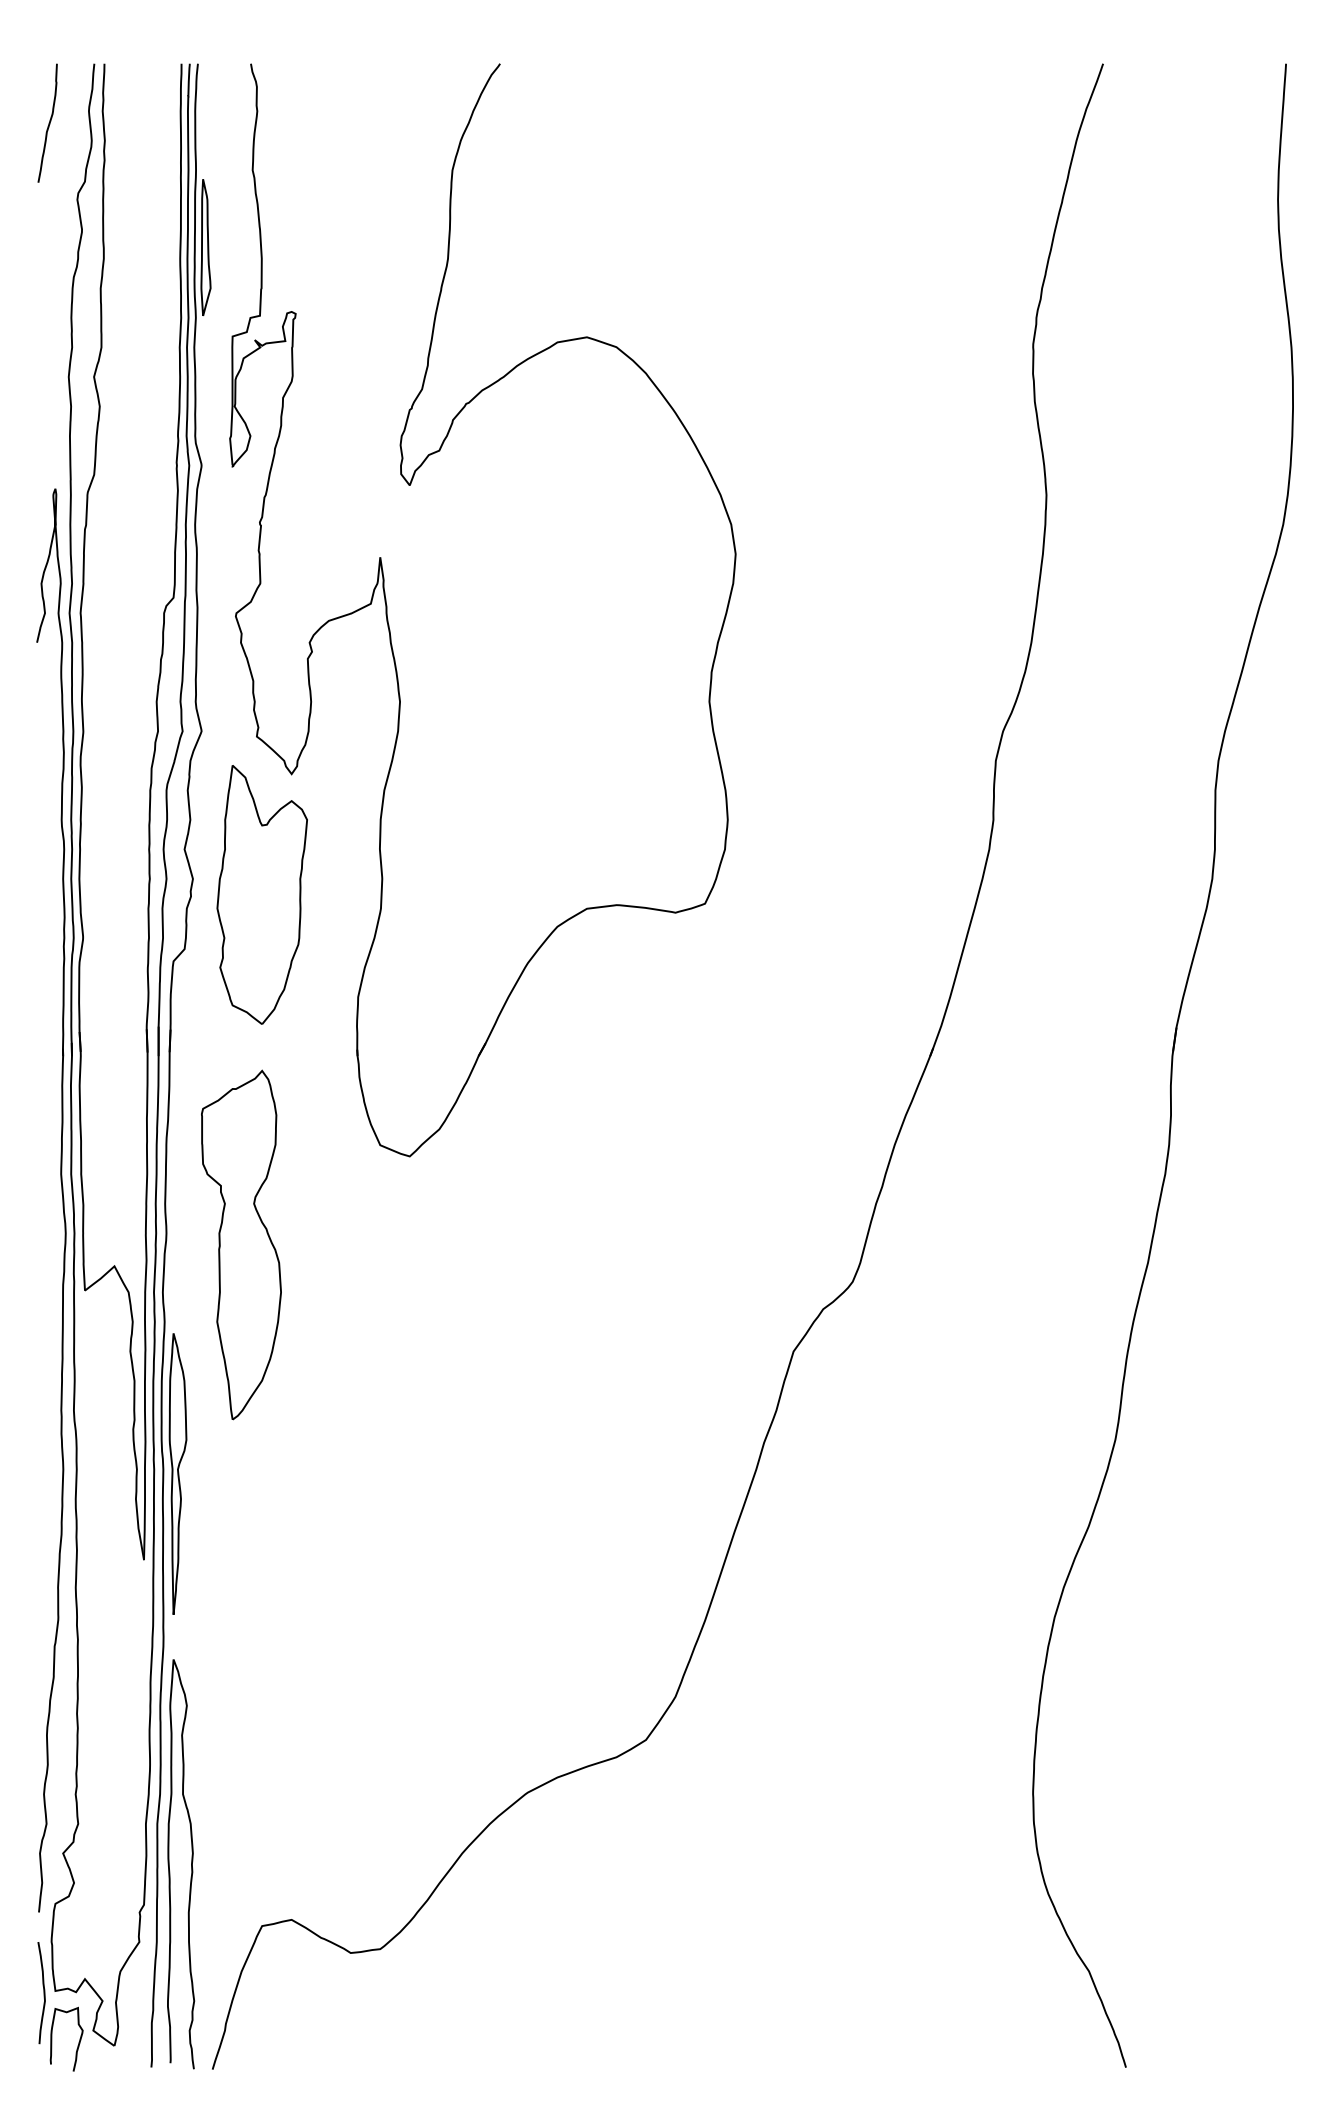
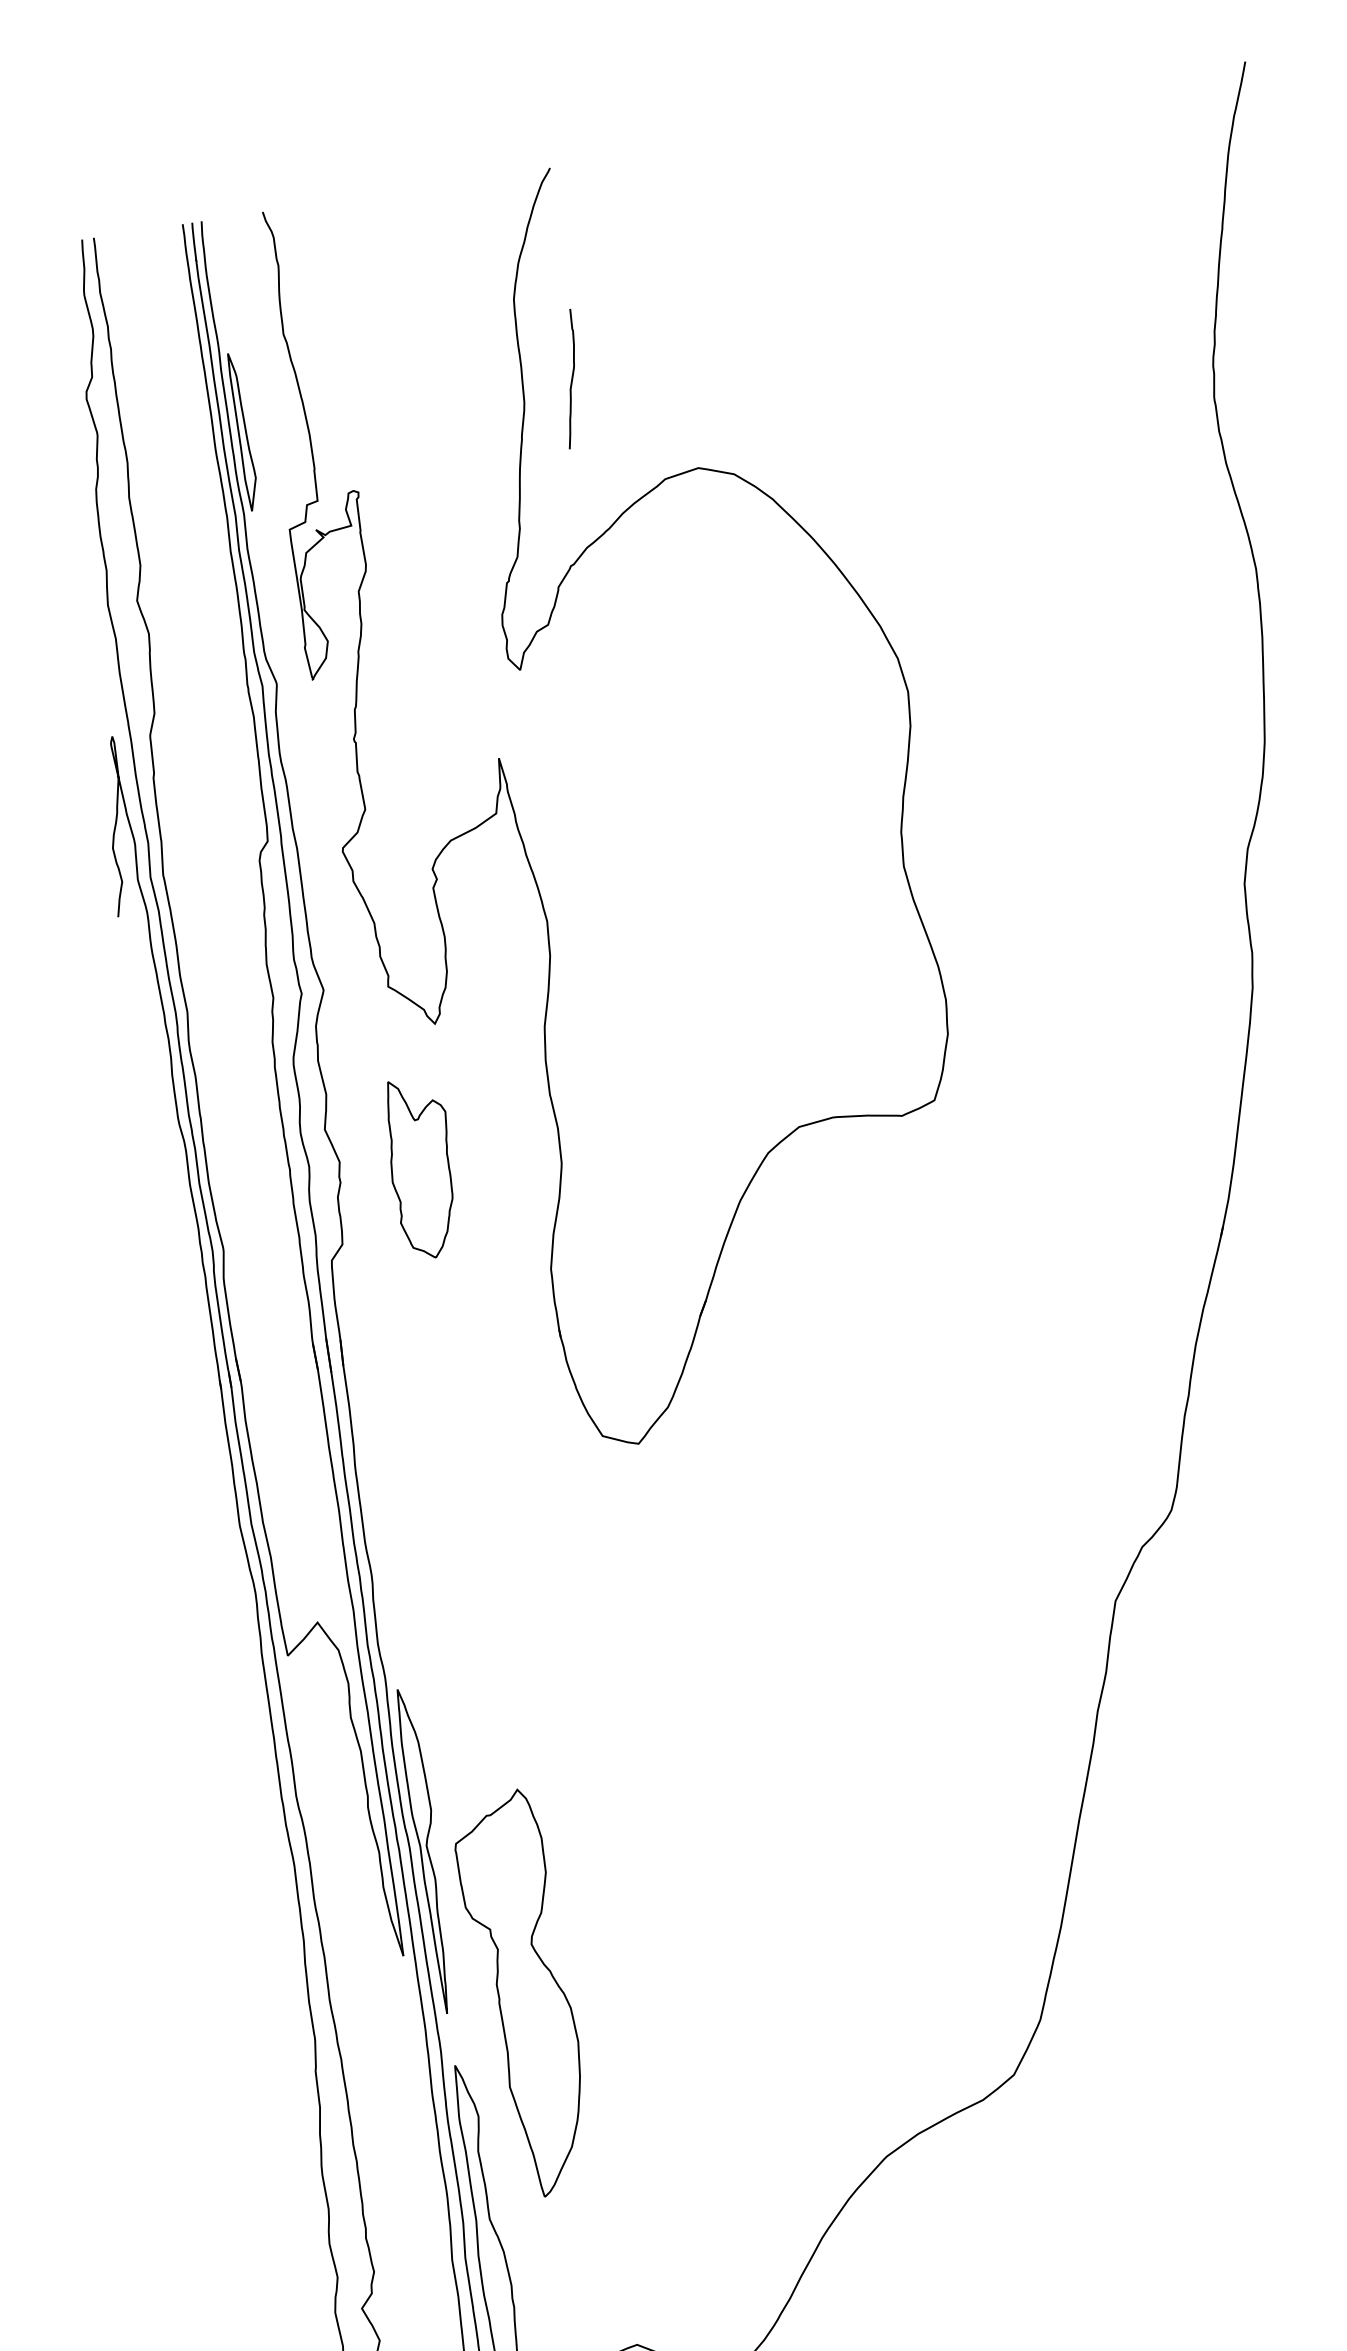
curve: (48, 123) -> (570, 379), moved
part: (261, 894) -> (421, 1167), size x0.6
part: (241, 1244) -> (524, 1993), moved

